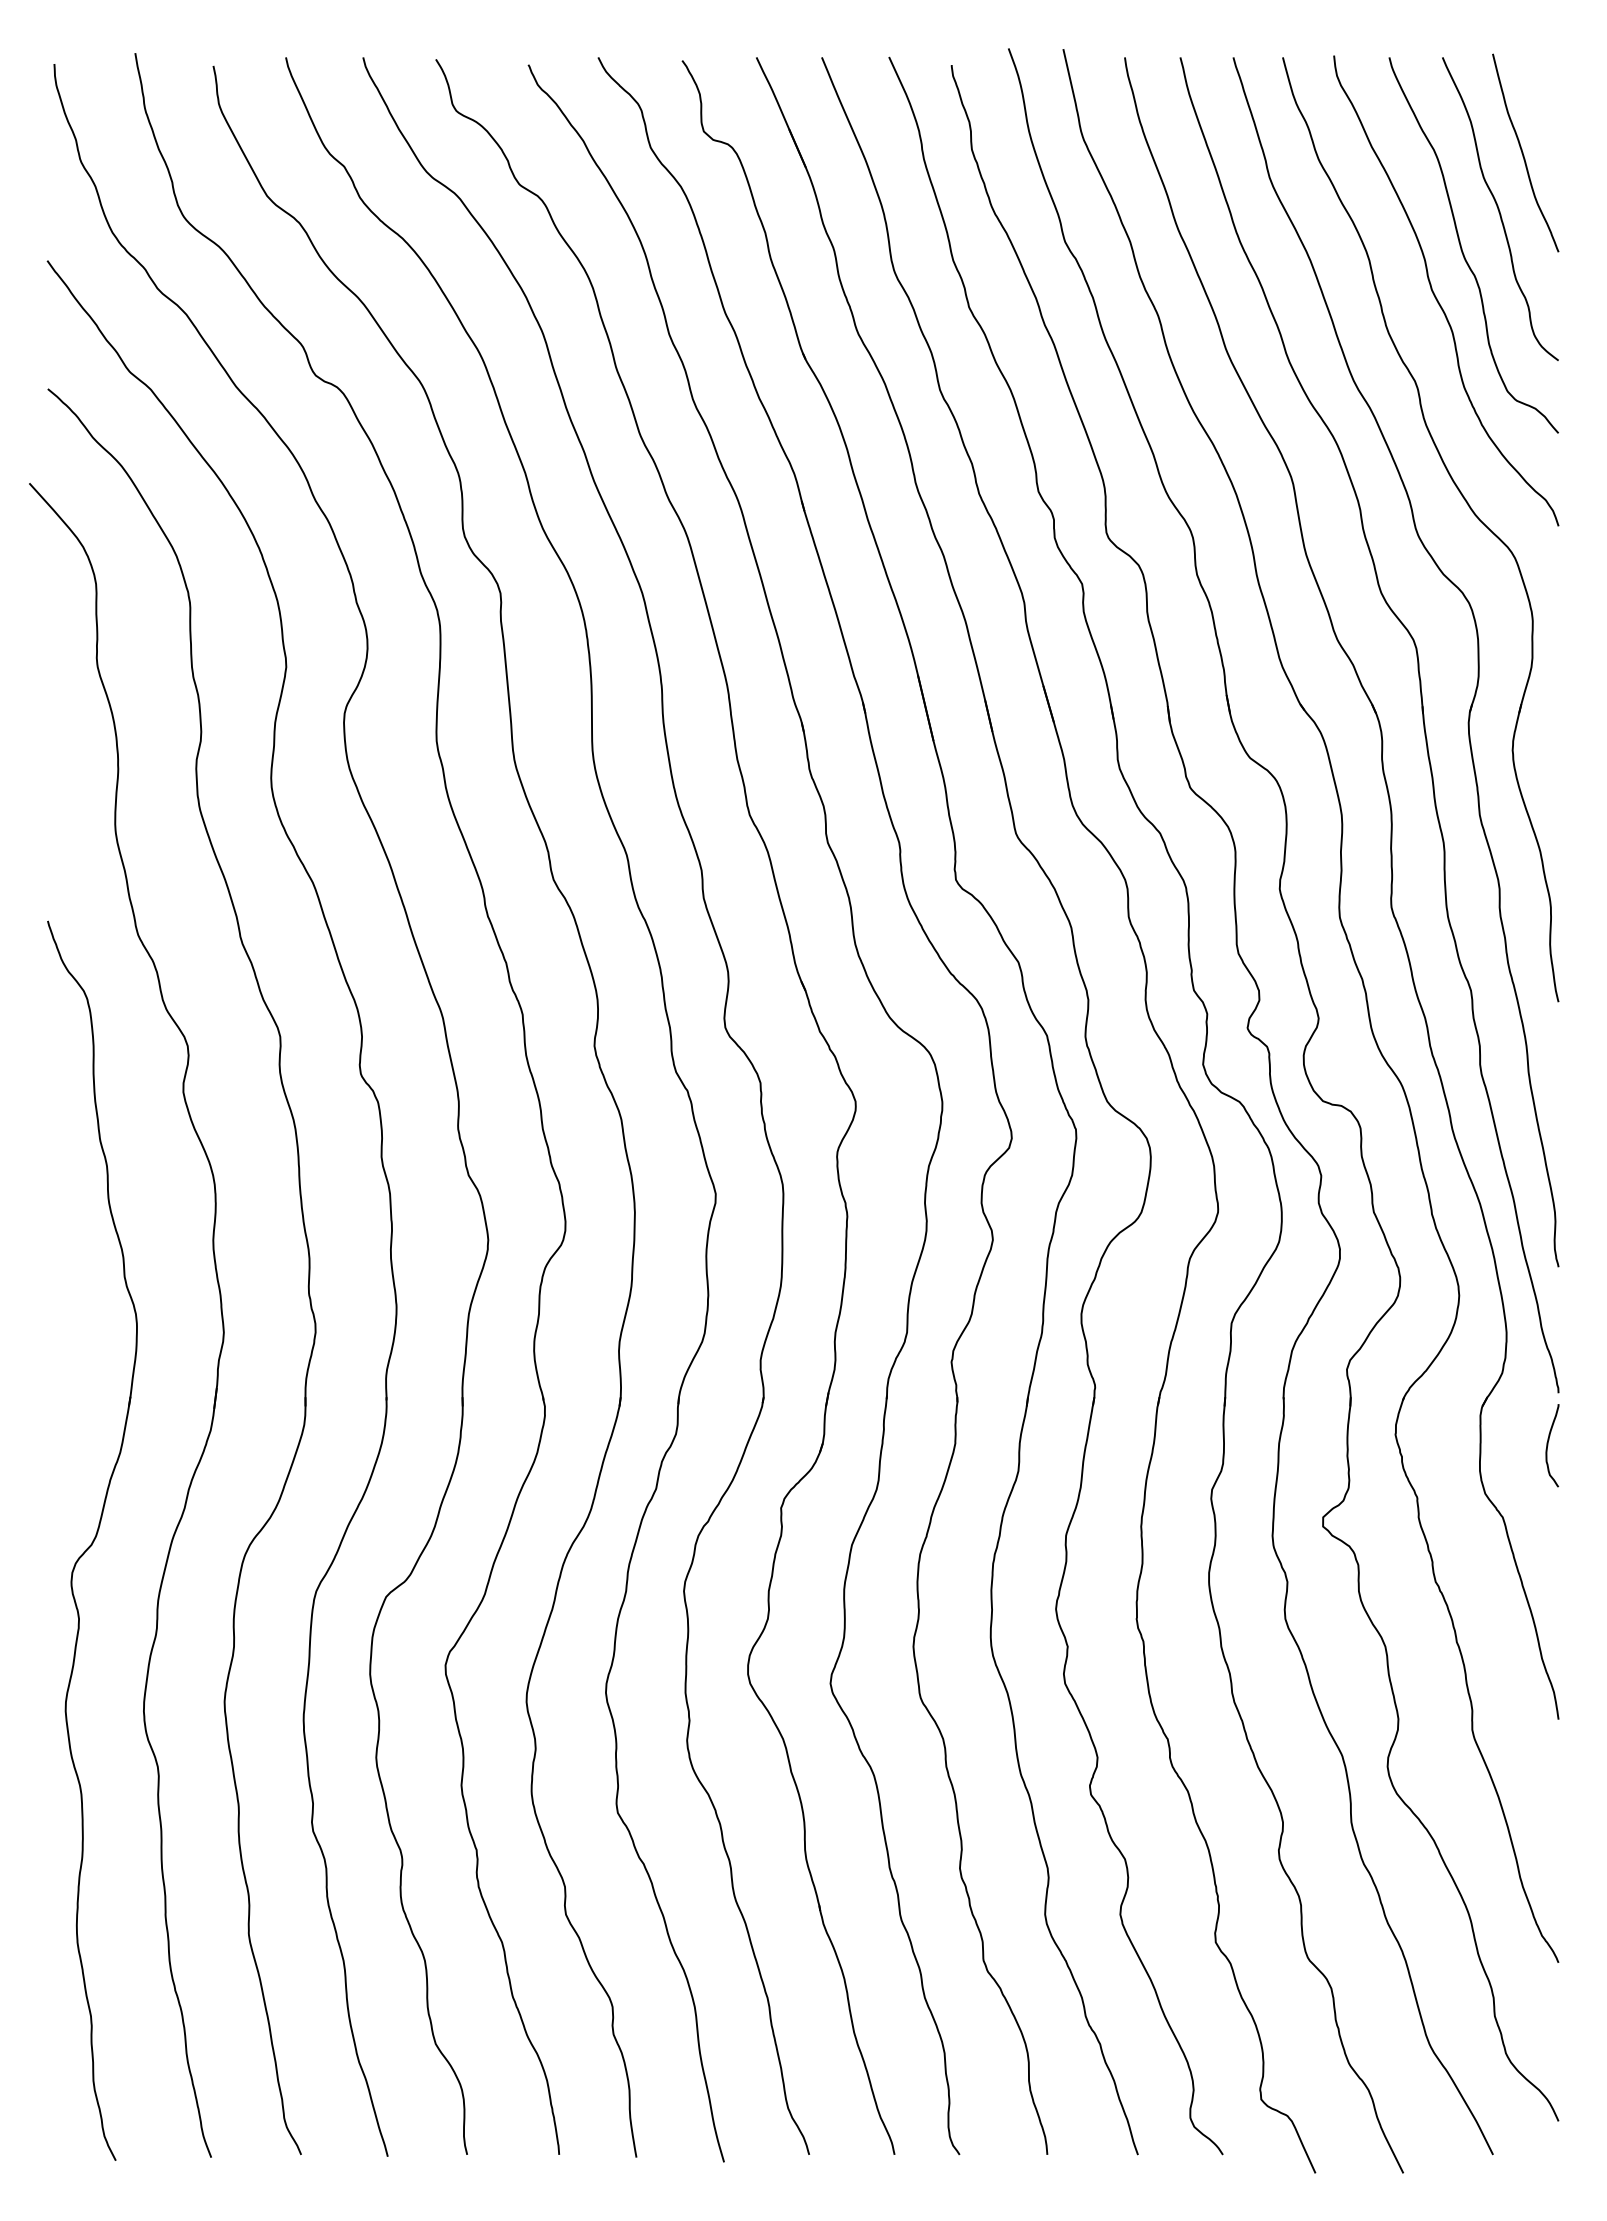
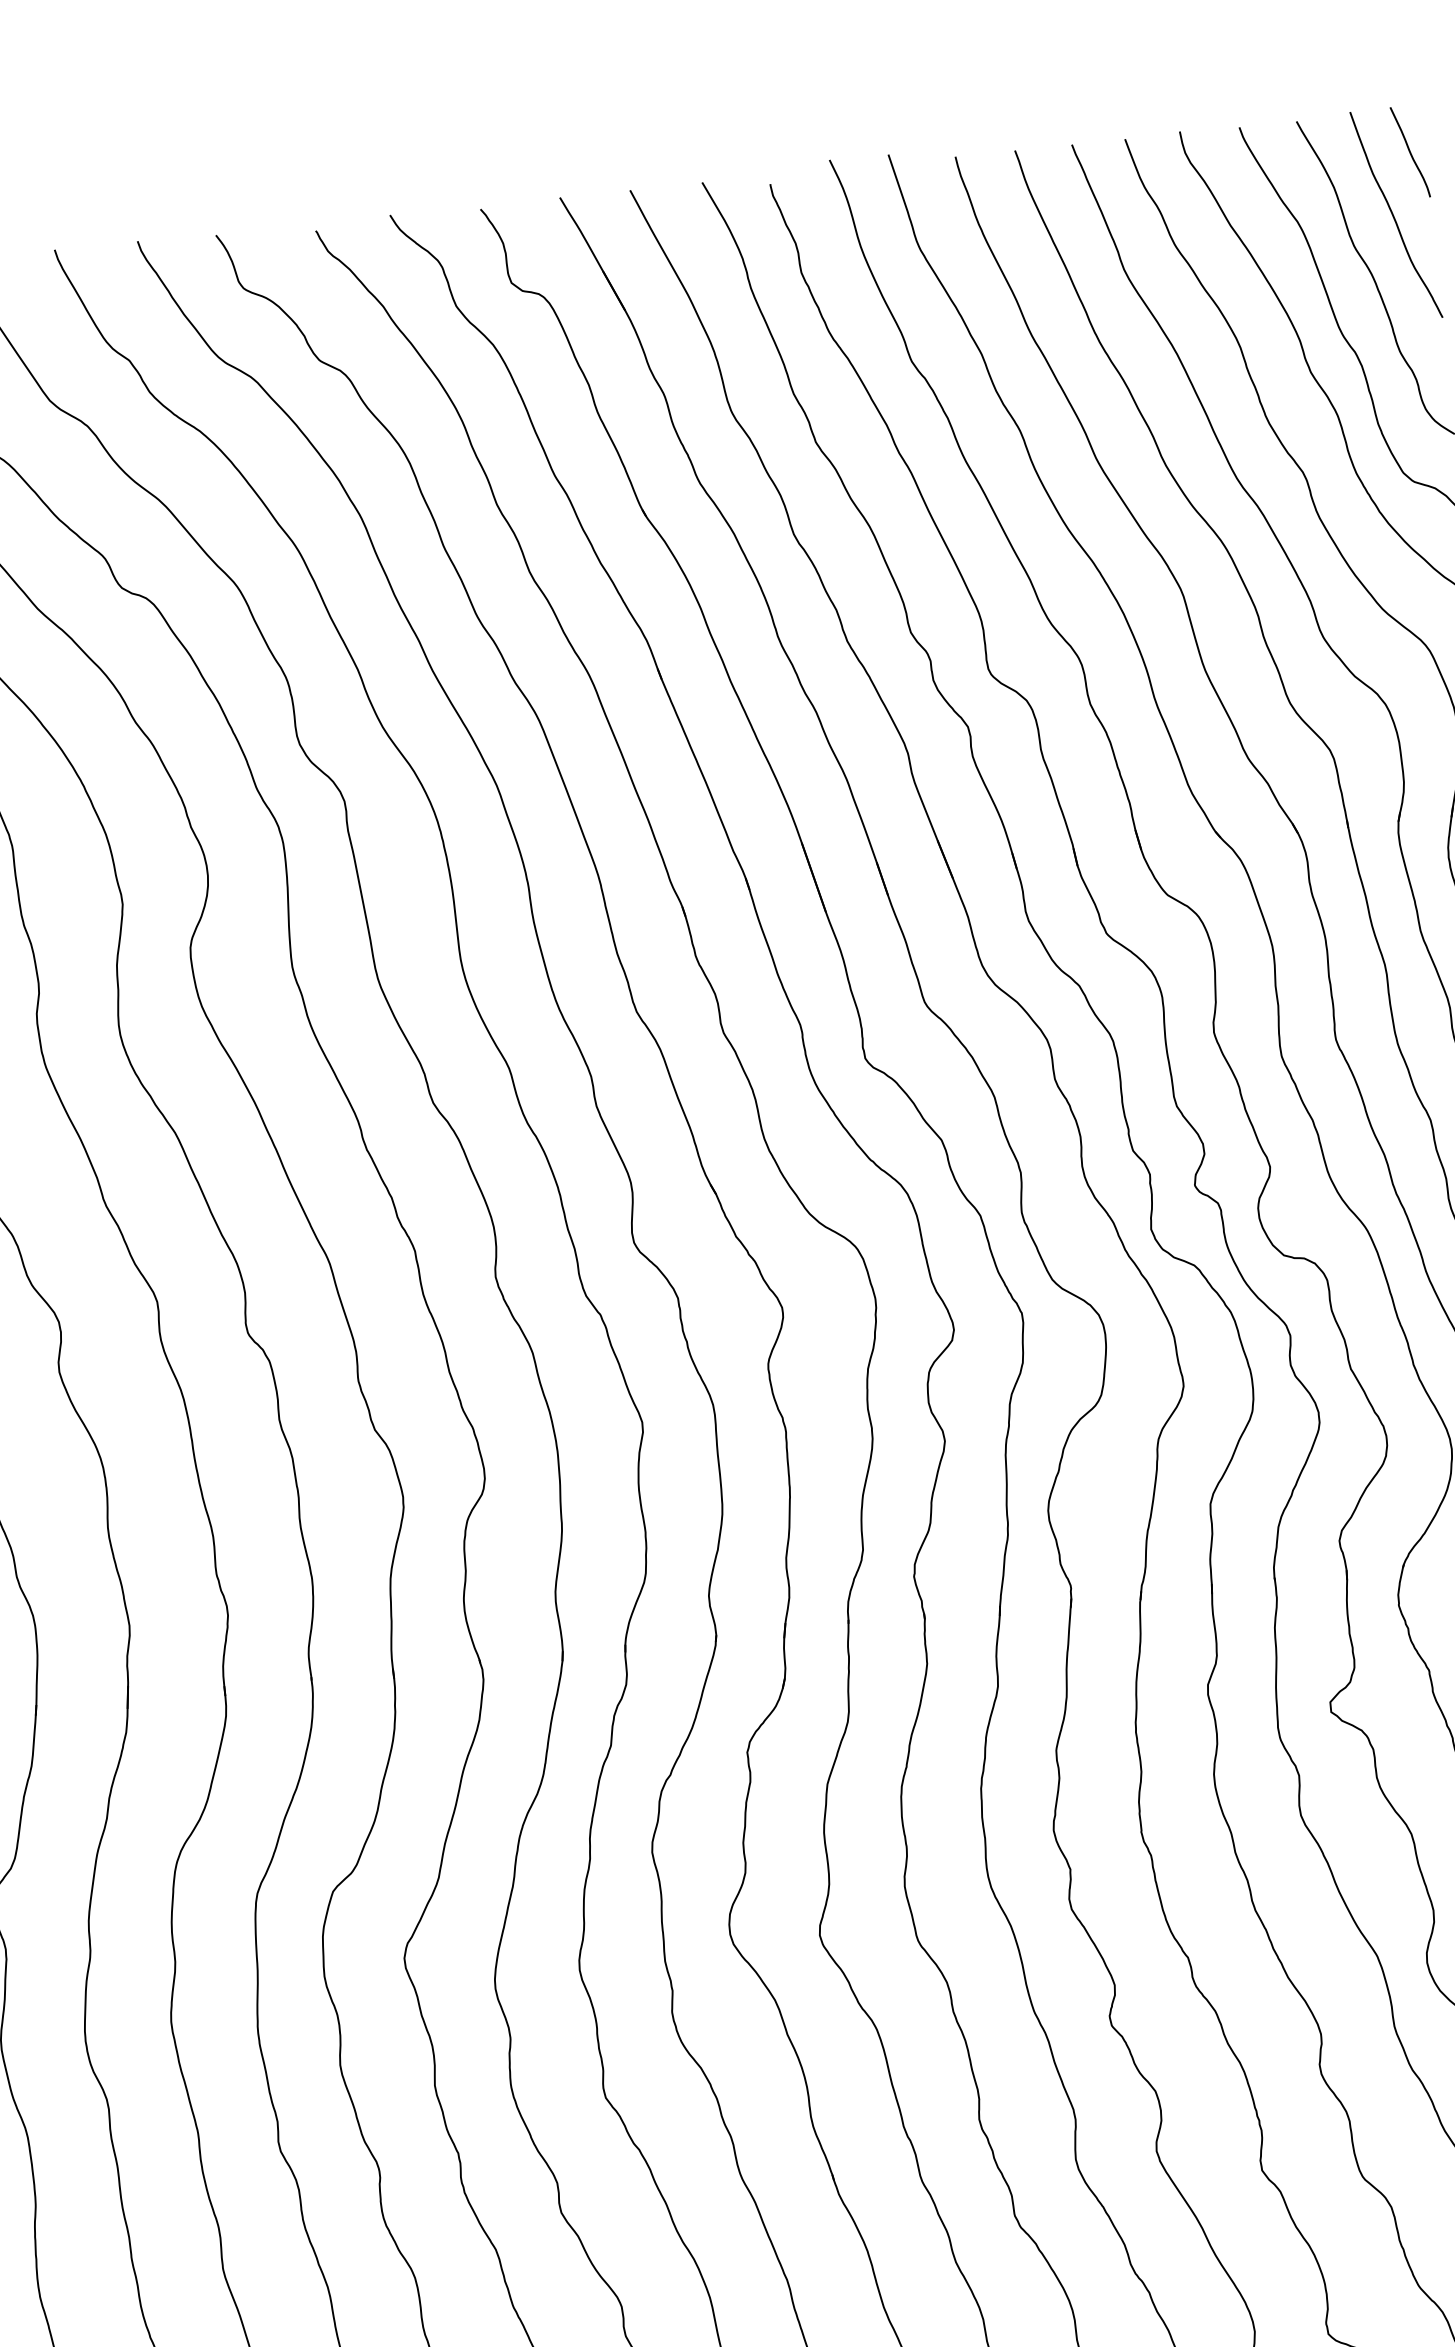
curve: (1544, 96) -> (1410, 152), added

